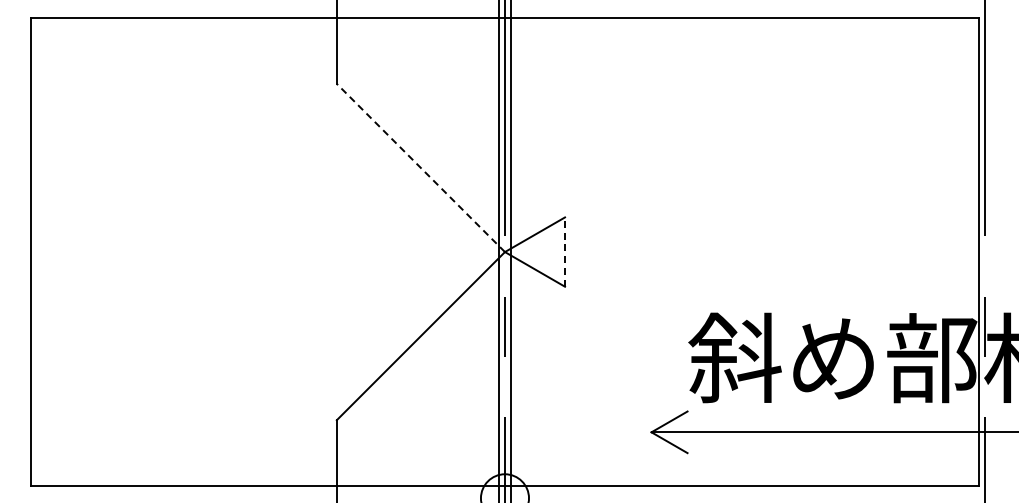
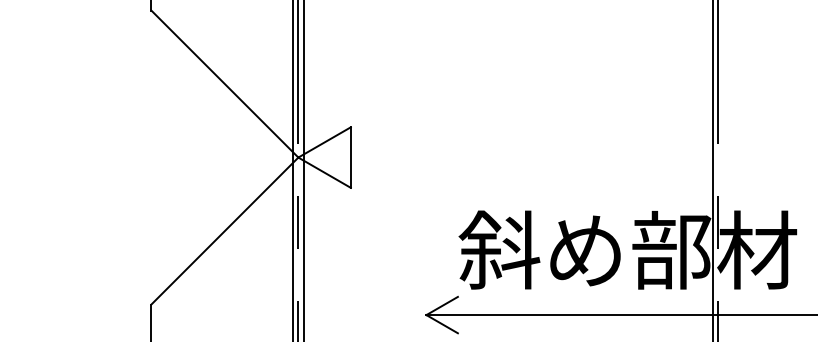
line: (420, 167) -> (224, 83), dashed -> solid
line: (565, 252) -> (351, 157), dashed -> solid

